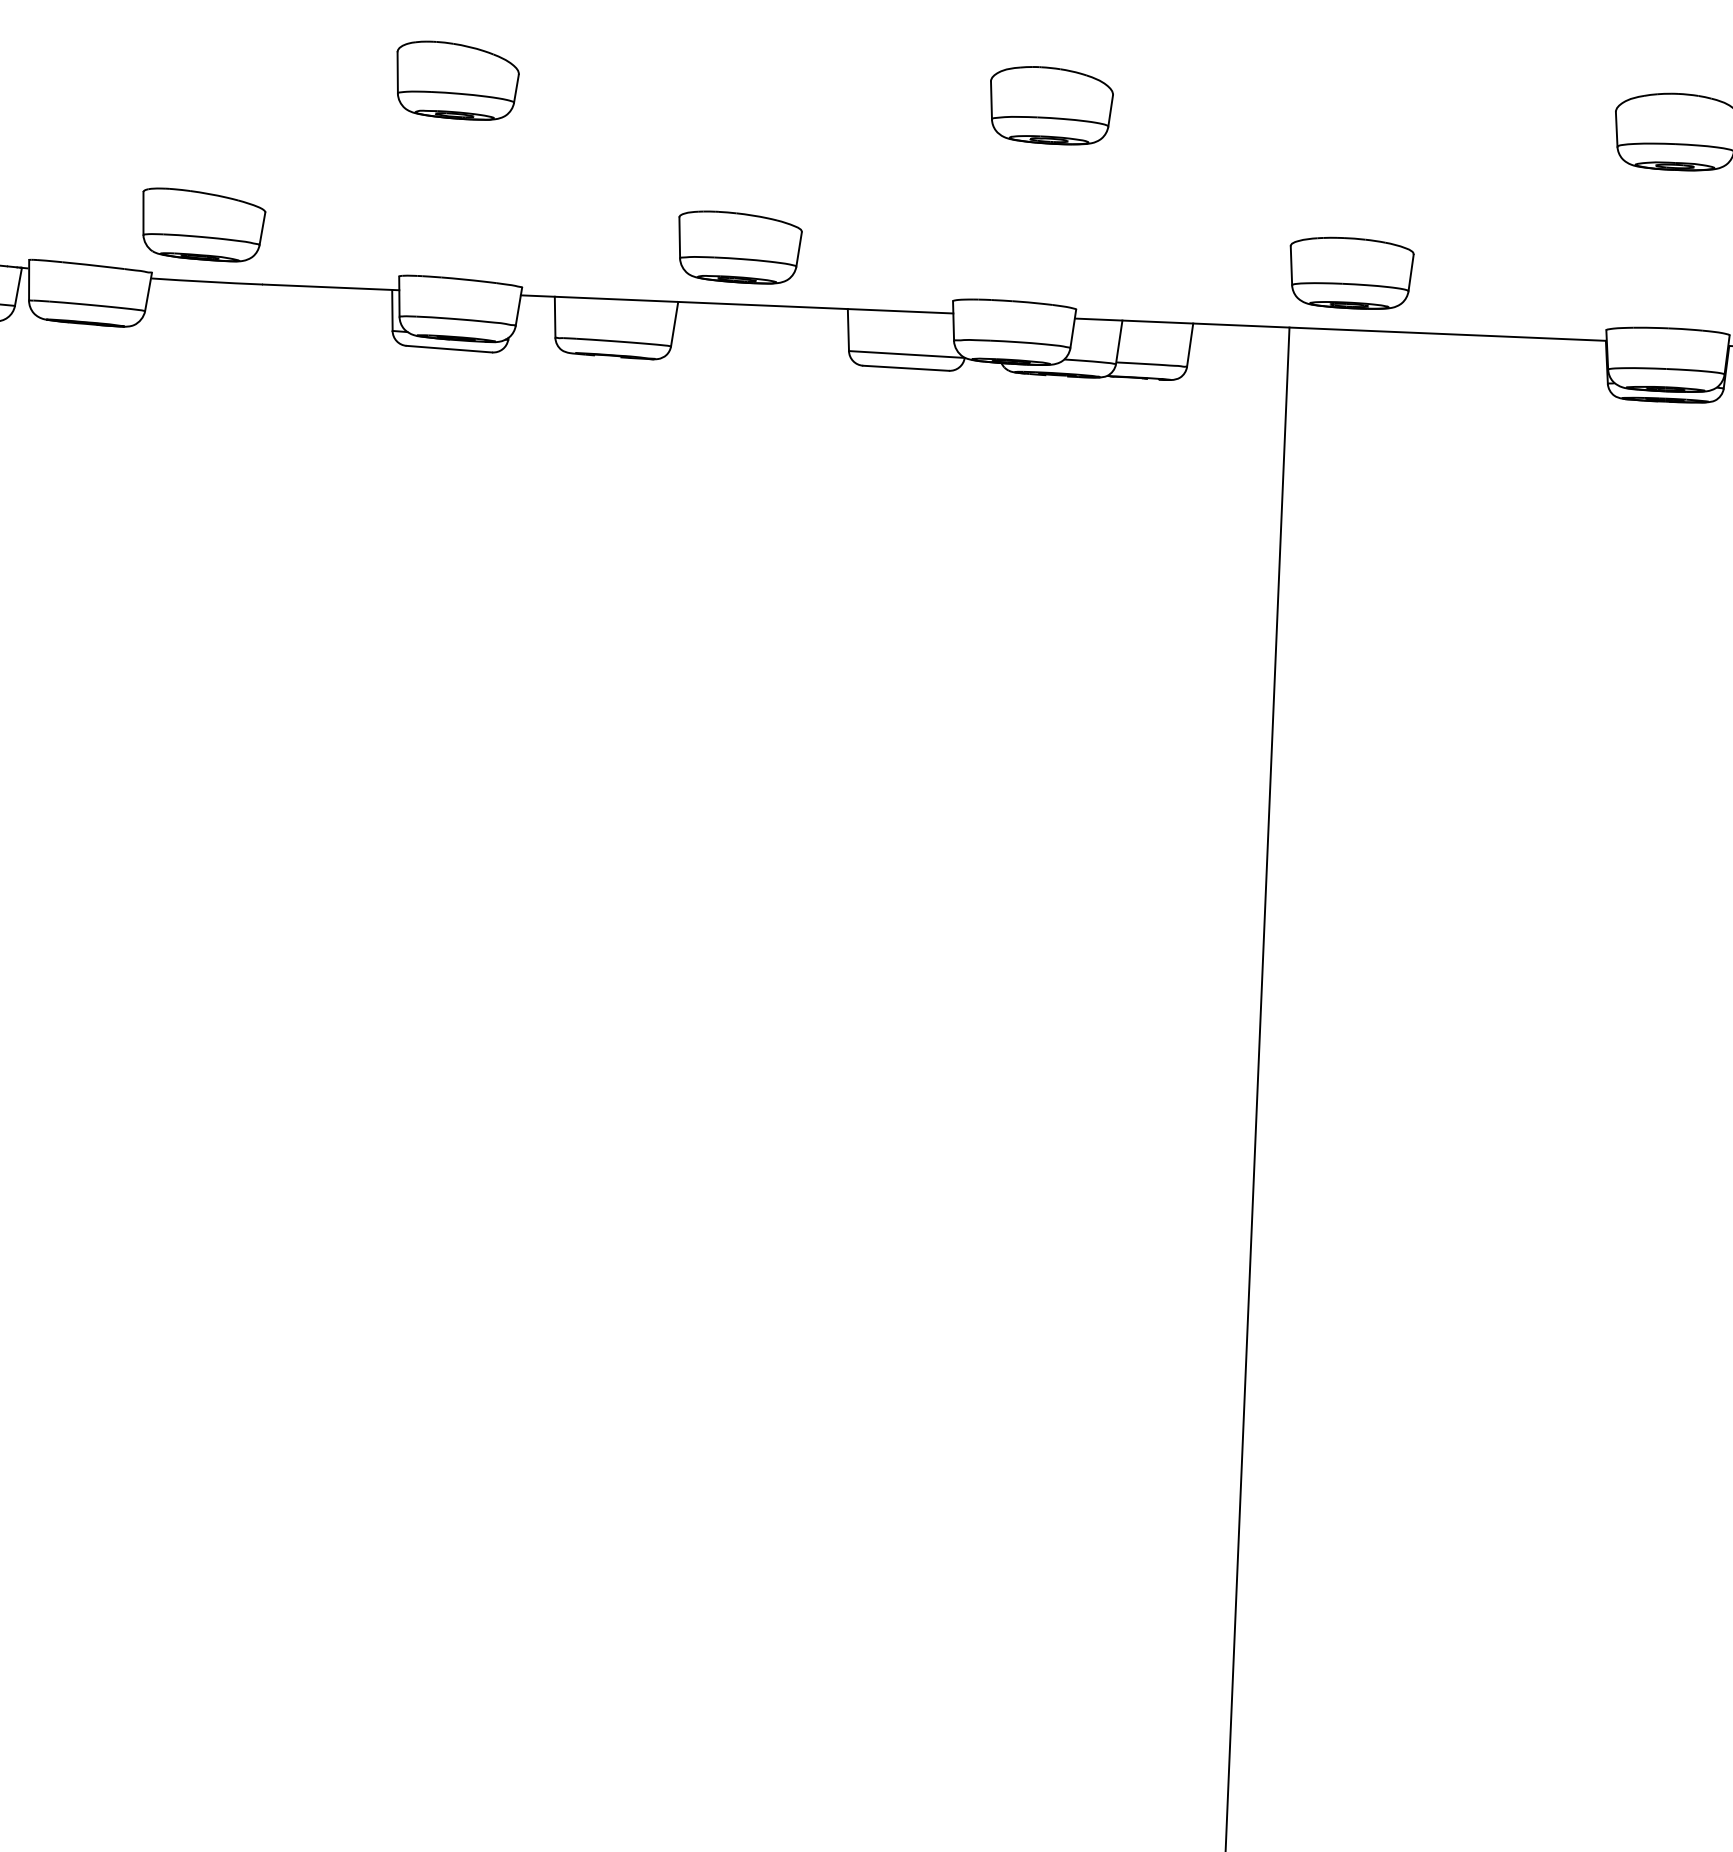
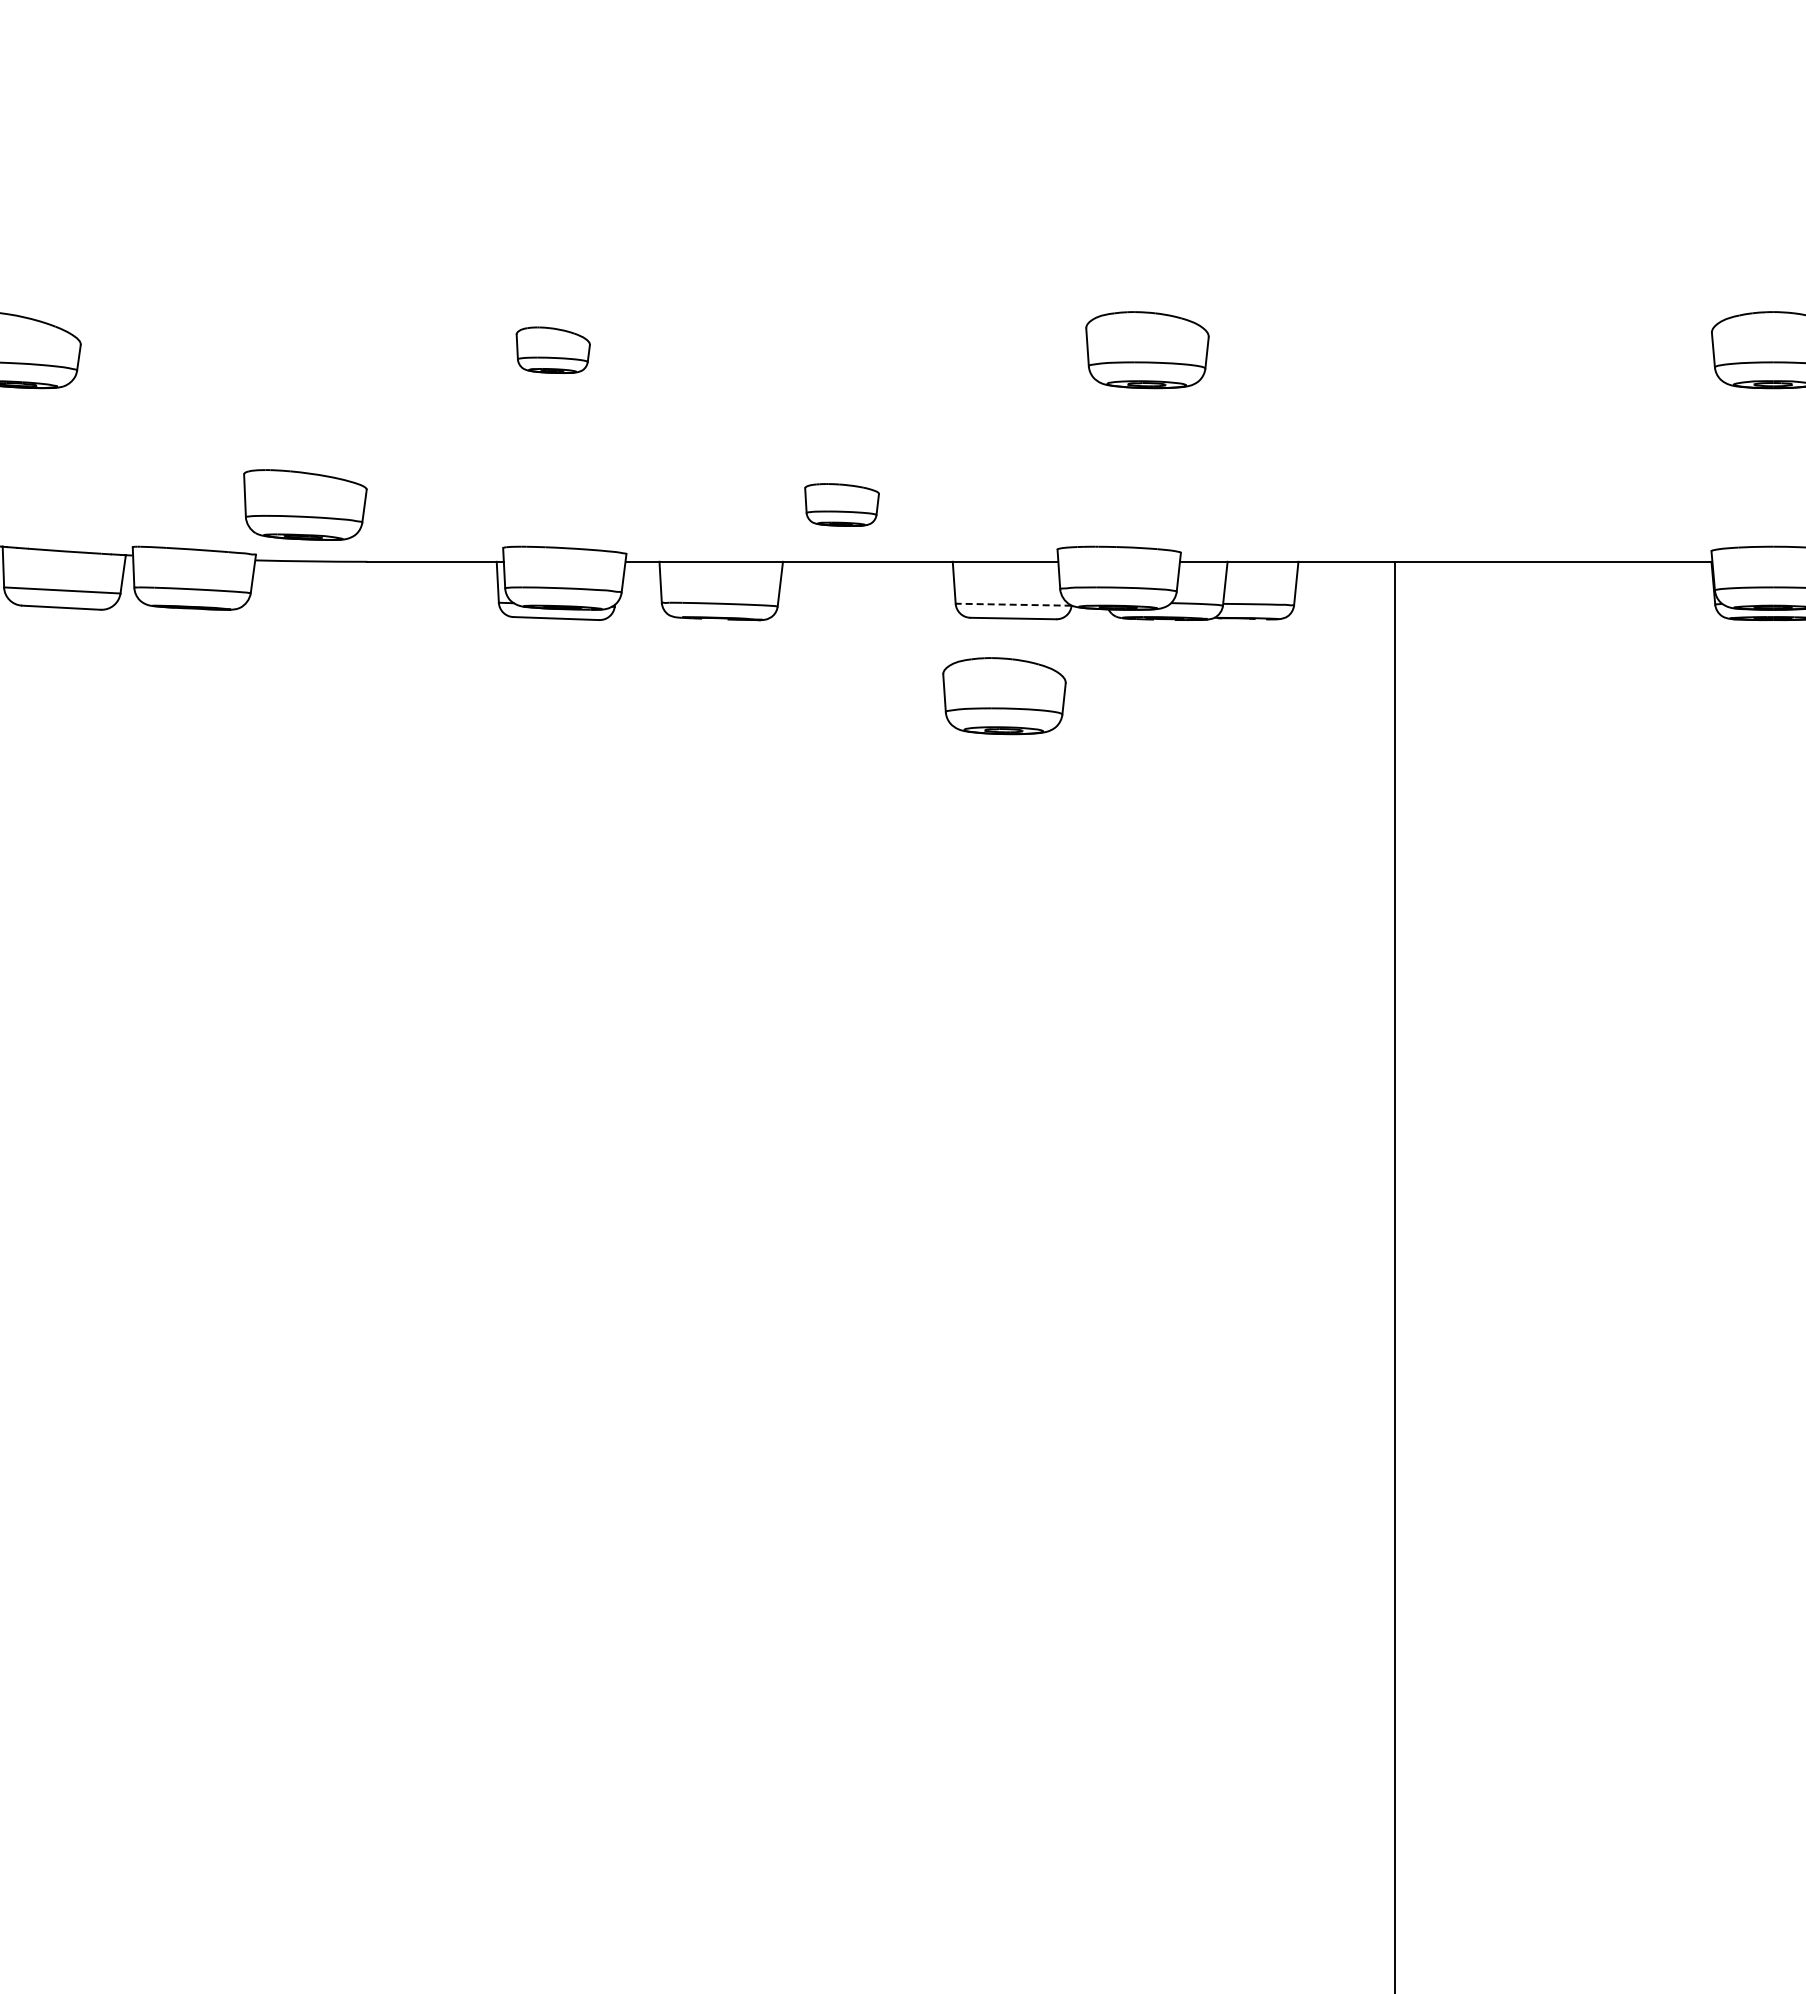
part: (457, 81) -> (553, 350), size x0.6
part: (739, 247) -> (841, 504), size x0.6
part: (1350, 272) -> (1453, 504), removed
line: (906, 354) -> (1013, 604), solid -> dashed
part: (893, 445) -> (1004, 696), added

